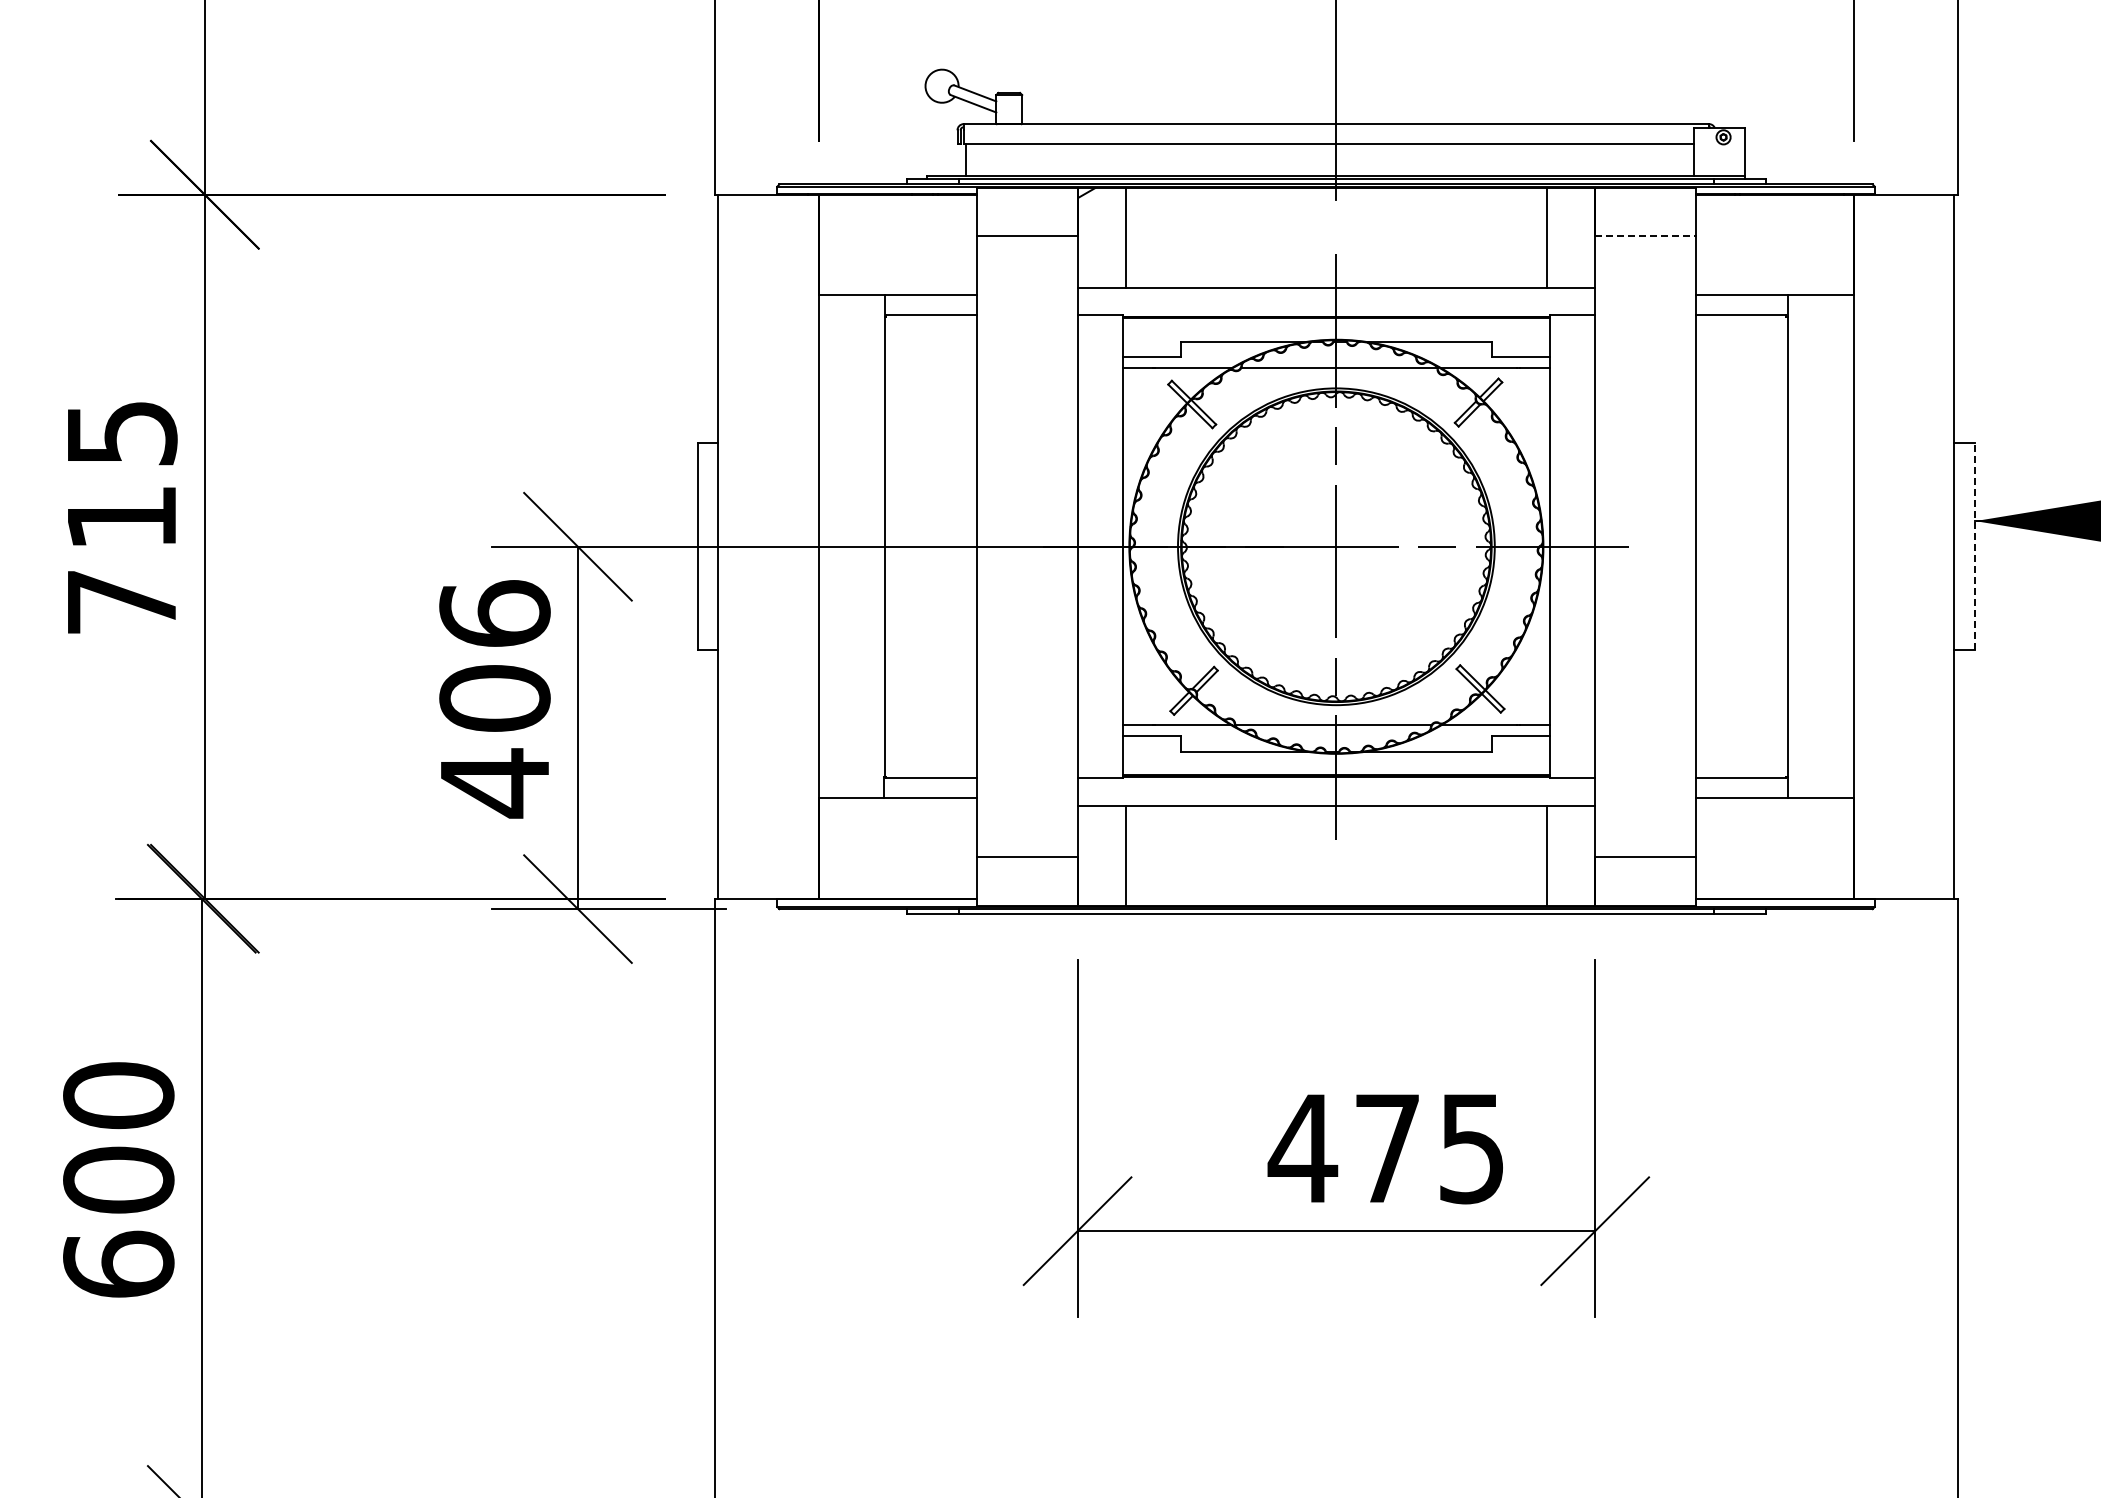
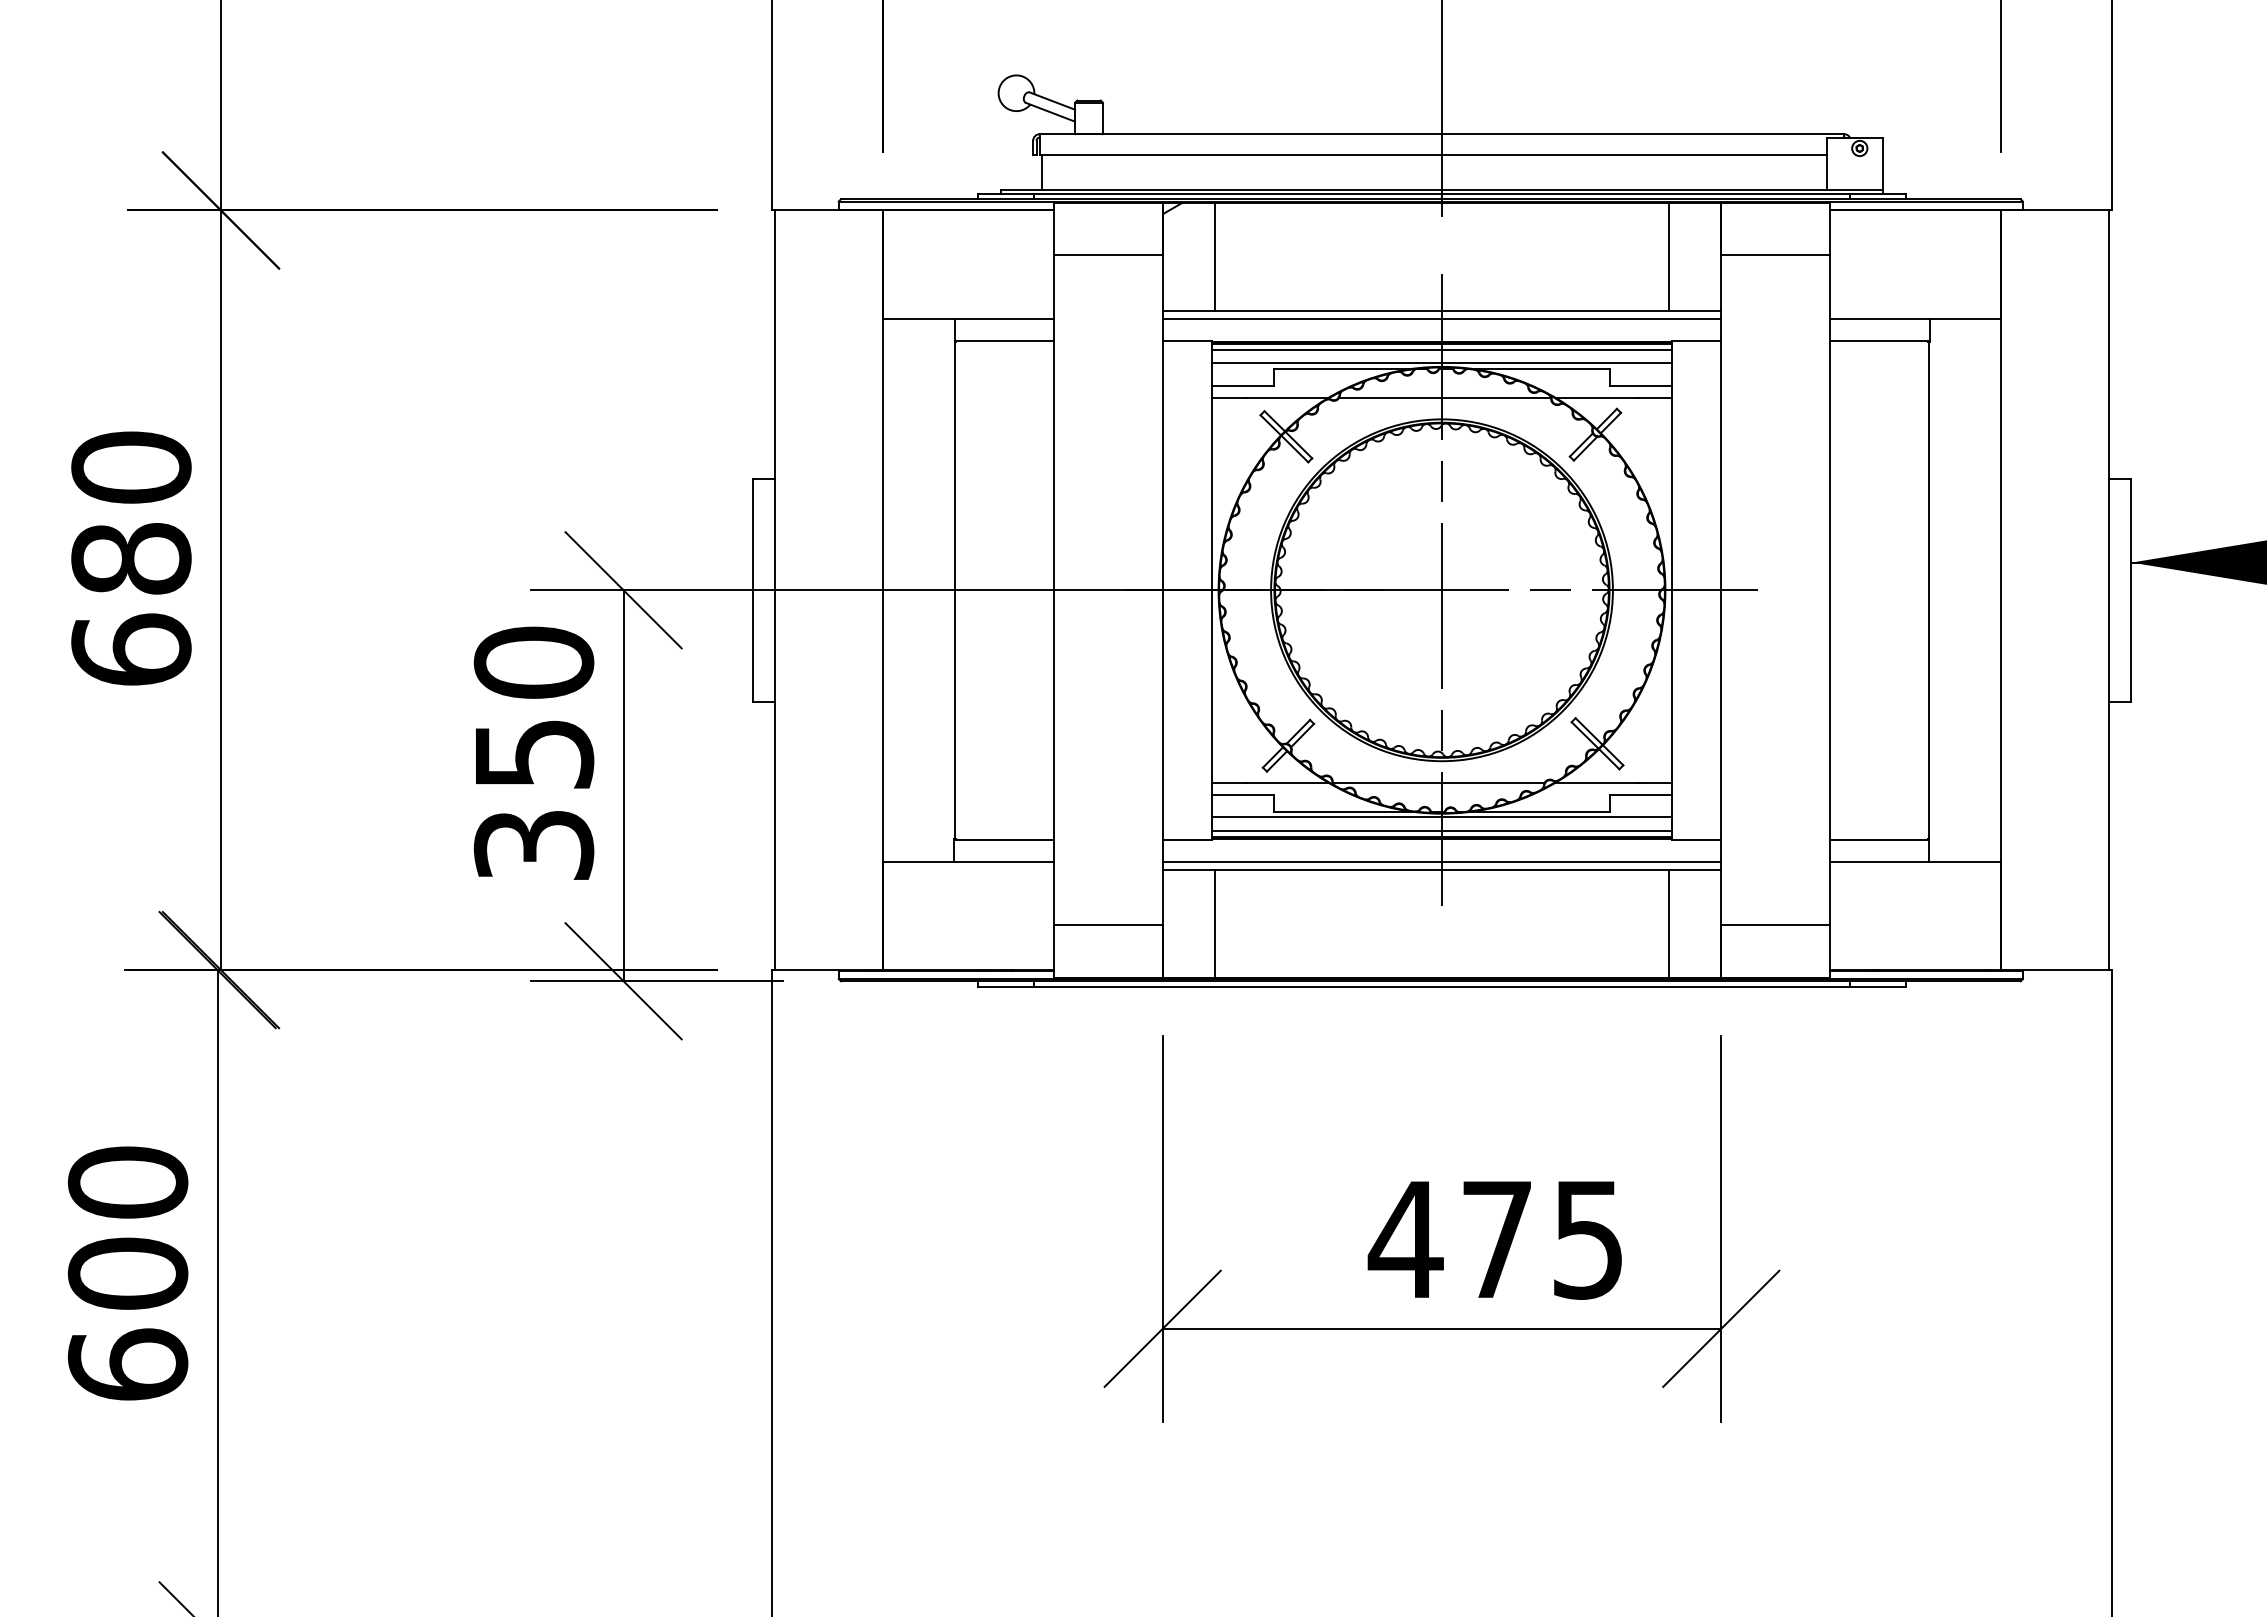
line: (1645, 236) -> (1775, 255), dashed -> solid
line: (1336, 295) -> (1442, 319), added
line: (1336, 323) -> (1442, 349), added
line: (1336, 336) -> (1442, 363), added
text: (121, 516) -> (131, 557), 715 -> 680
line: (1975, 546) -> (2131, 589), dashed -> solid
text: (494, 699) -> (533, 755), 406 -> 350
line: (1336, 757) -> (1442, 817), added
line: (1336, 769) -> (1442, 830), added
line: (1336, 798) -> (1442, 861), added

